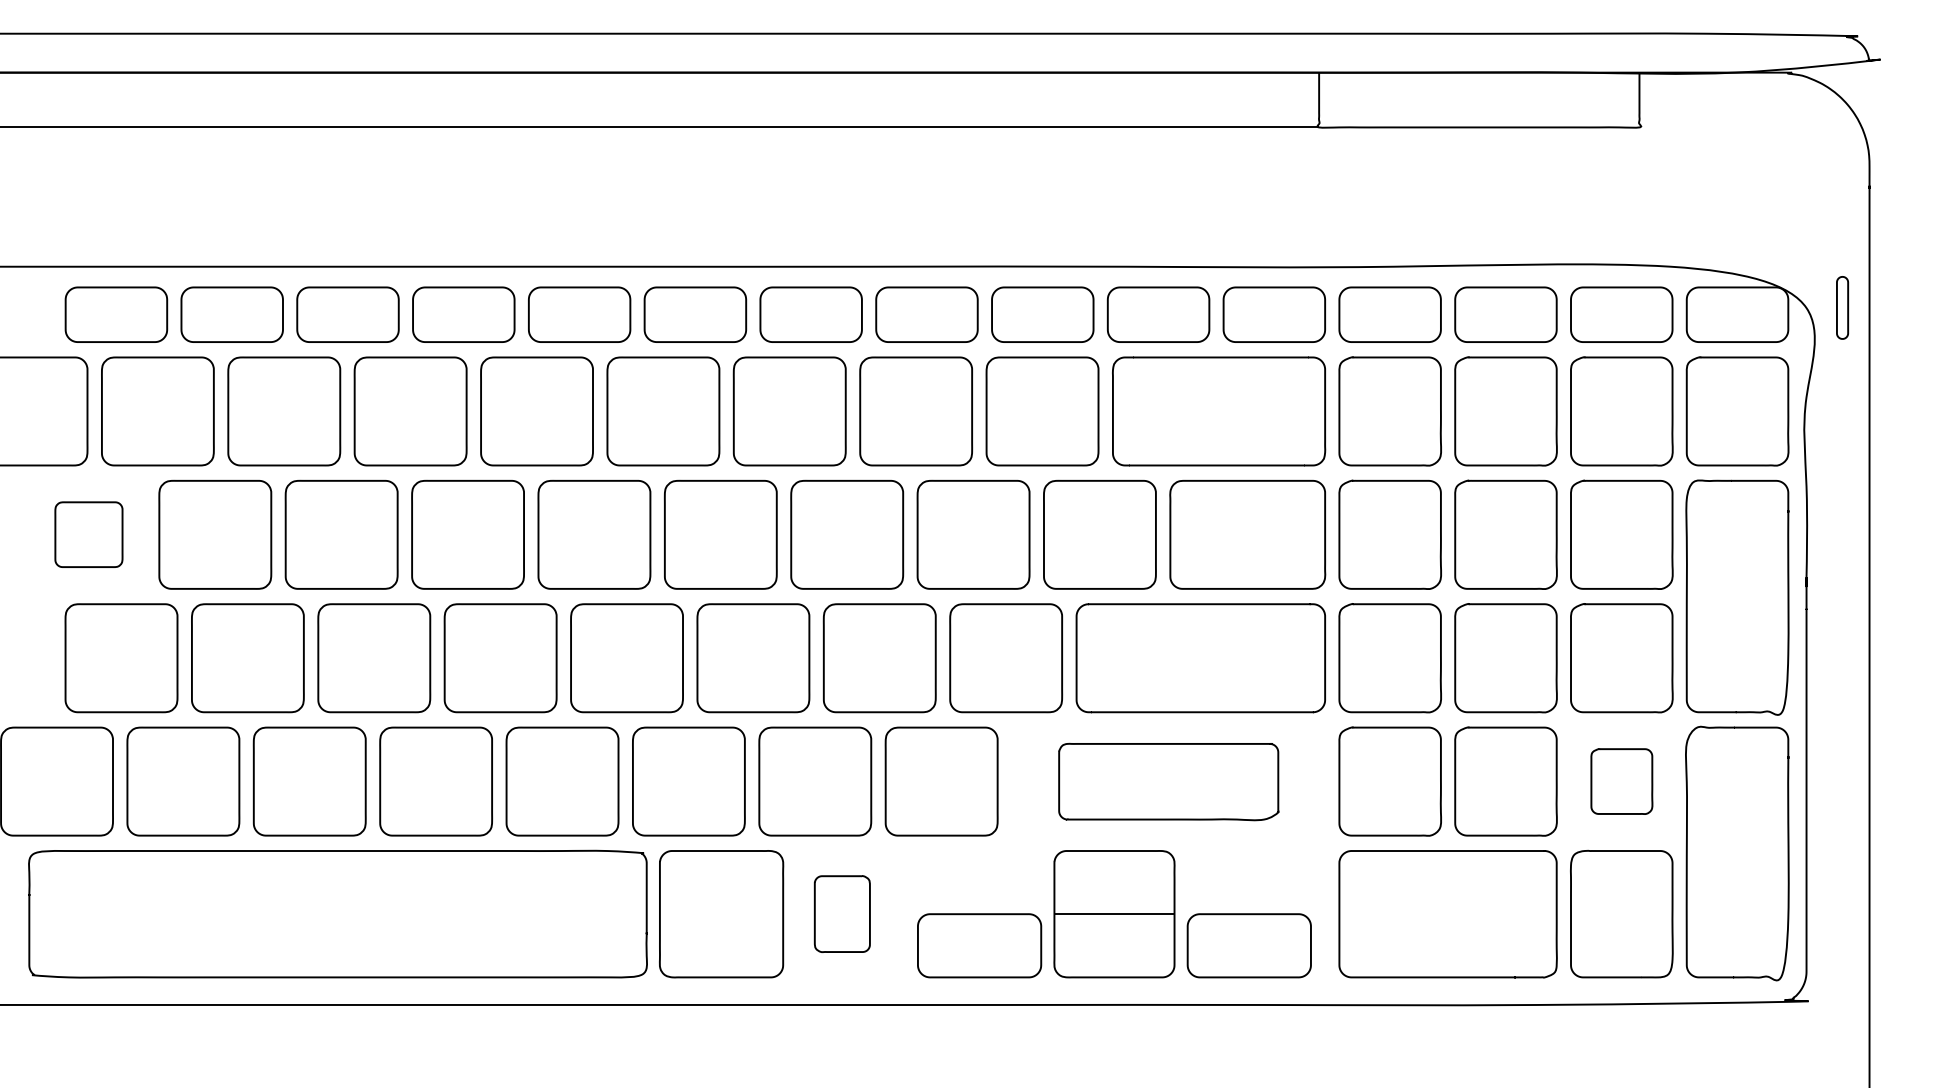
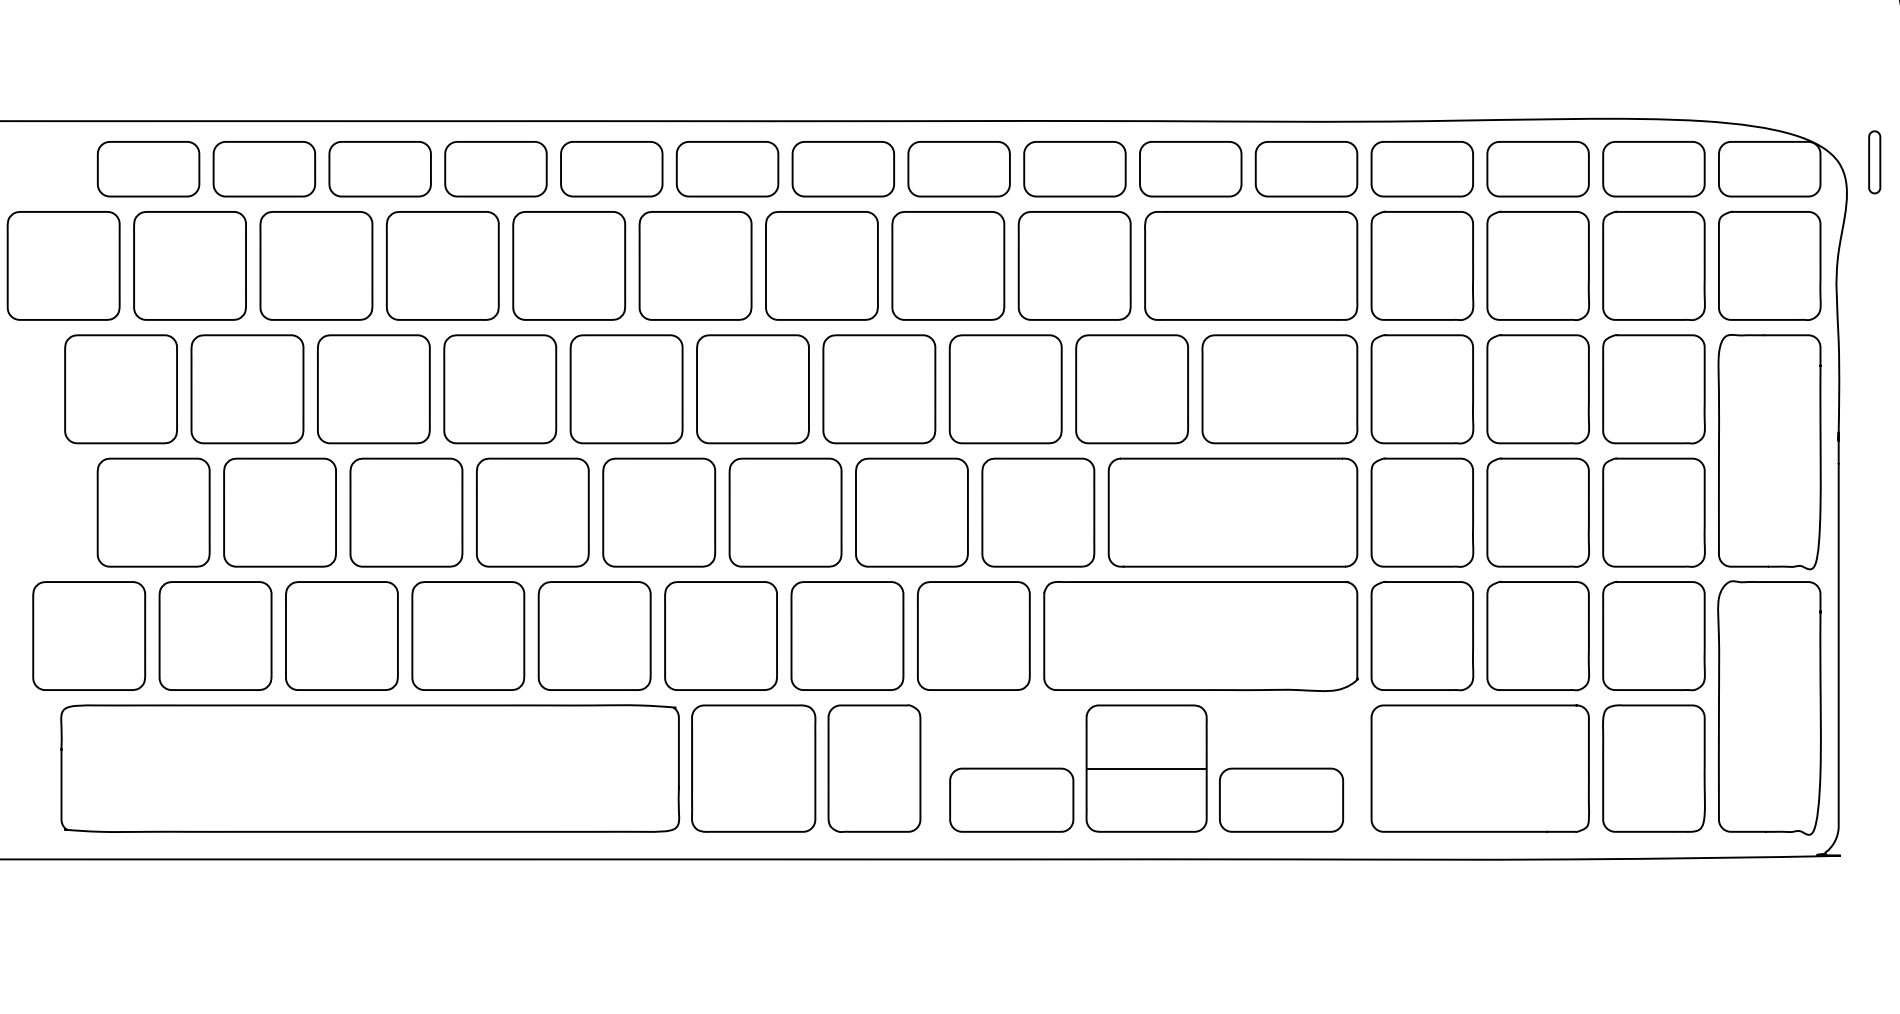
part: (88, 534) -> (120, 388), size x1.67
part: (1168, 781) -> (1200, 635), size x1.43
part: (1621, 781) -> (1653, 635), size x1.67
part: (842, 913) -> (874, 767), size x1.67

